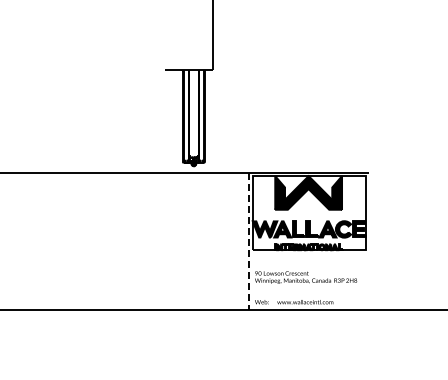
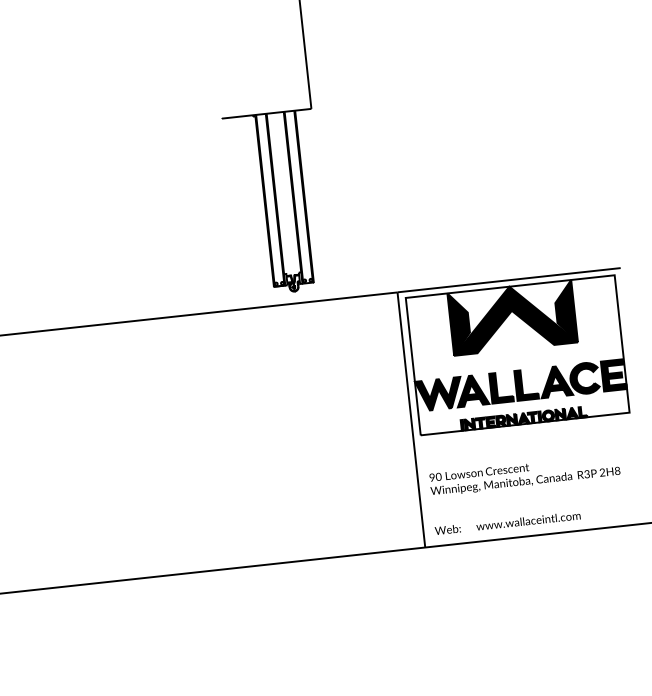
line: (248, 241) -> (410, 420), dashed -> solid

